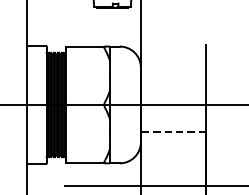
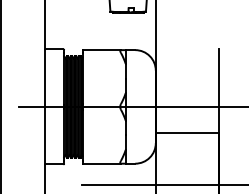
line: (173, 132) -> (187, 133), dashed -> solid

